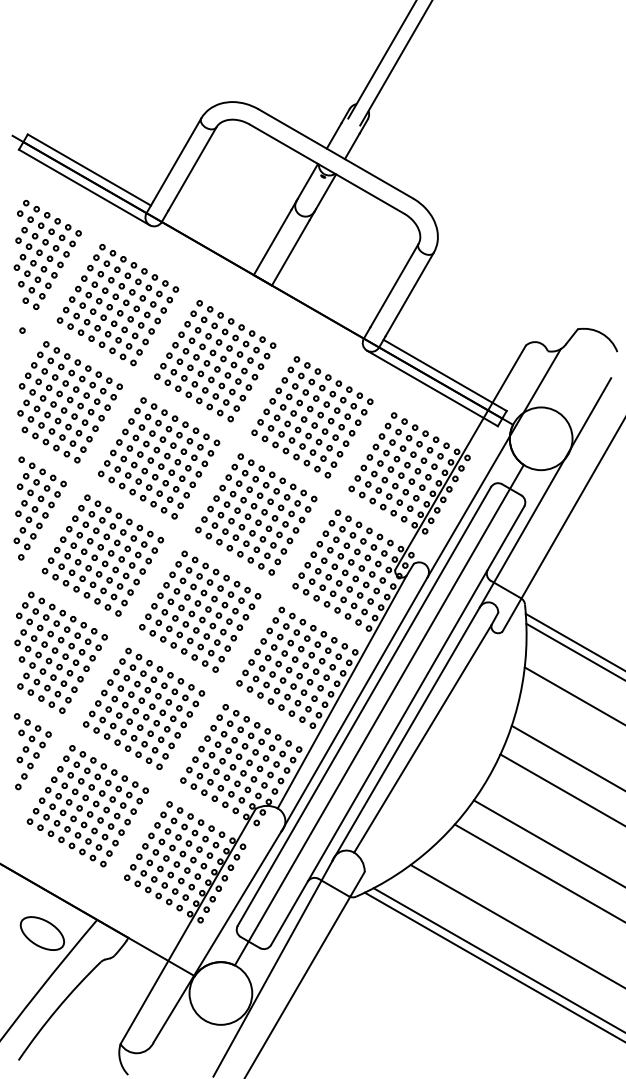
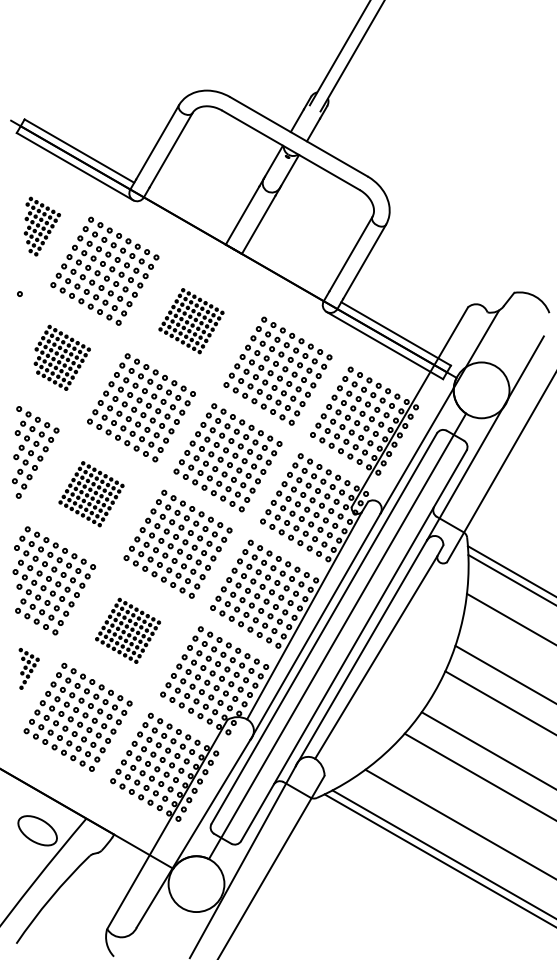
part: (47, 254) -> (42, 226), size x0.6
part: (215, 360) -> (191, 320), size x0.6
part: (70, 401) -> (62, 357), size x0.6
part: (102, 554) -> (91, 493), size x0.6
part: (143, 708) -> (127, 630), size x0.6
part: (33, 751) -> (29, 668), size x0.6

